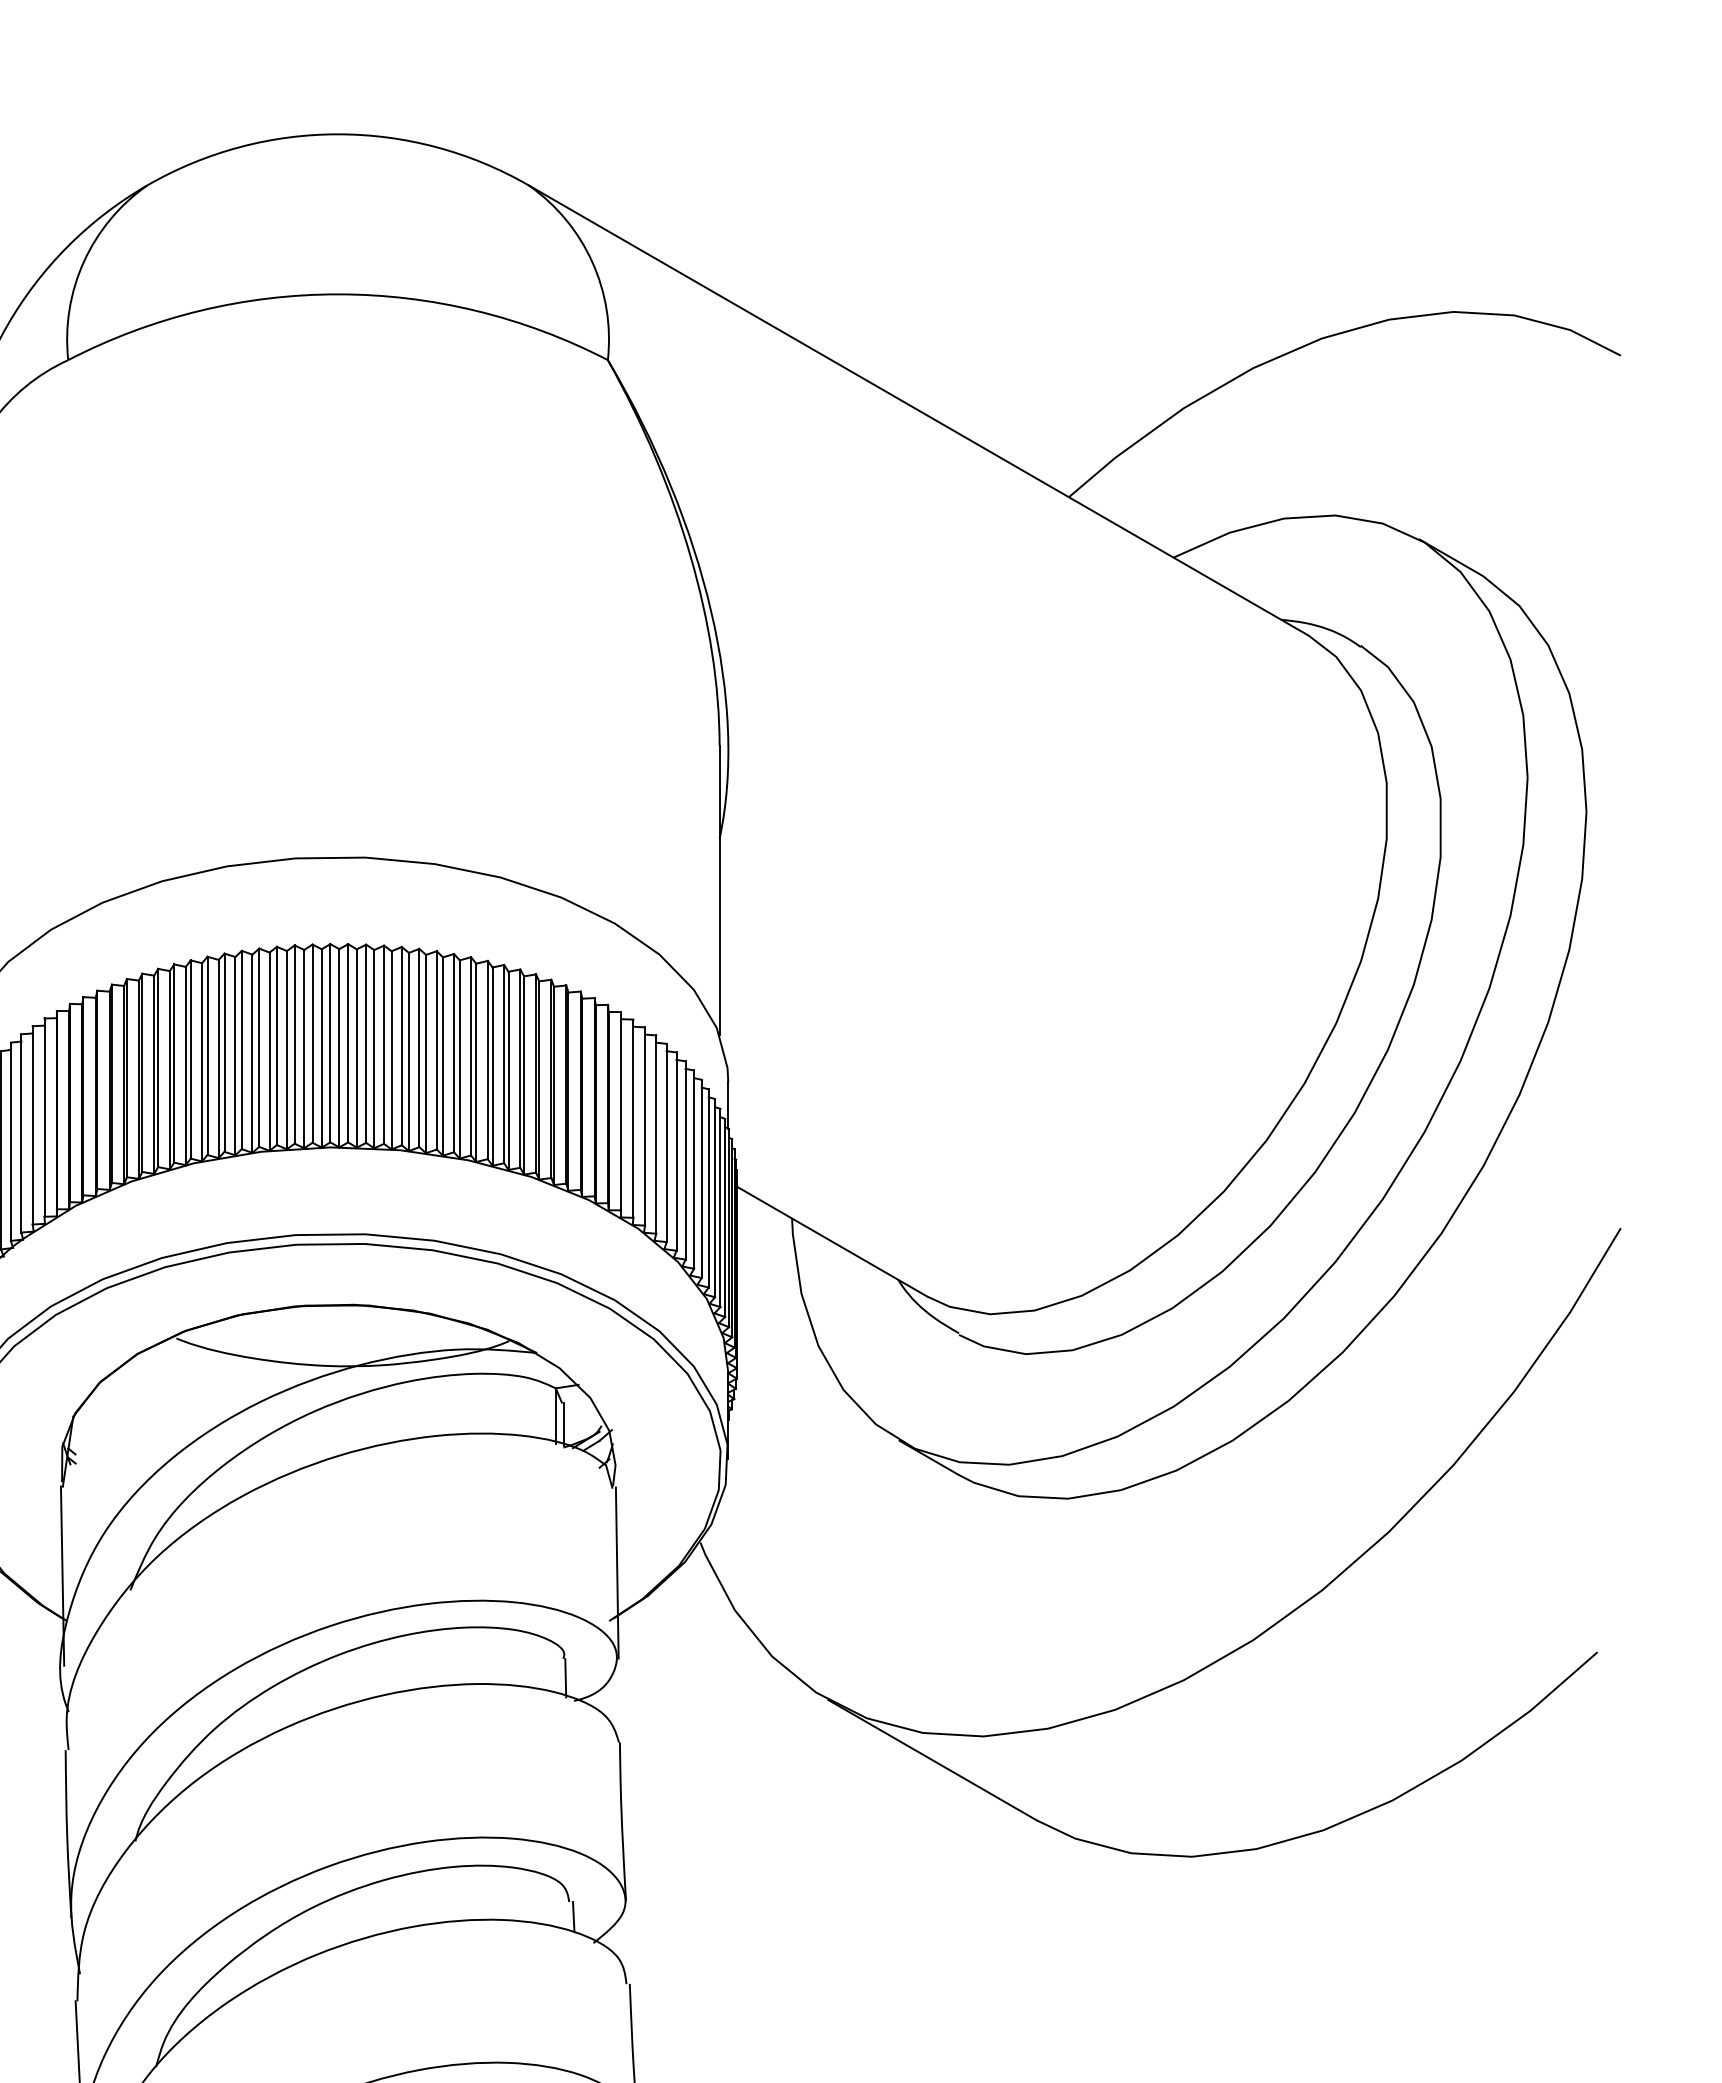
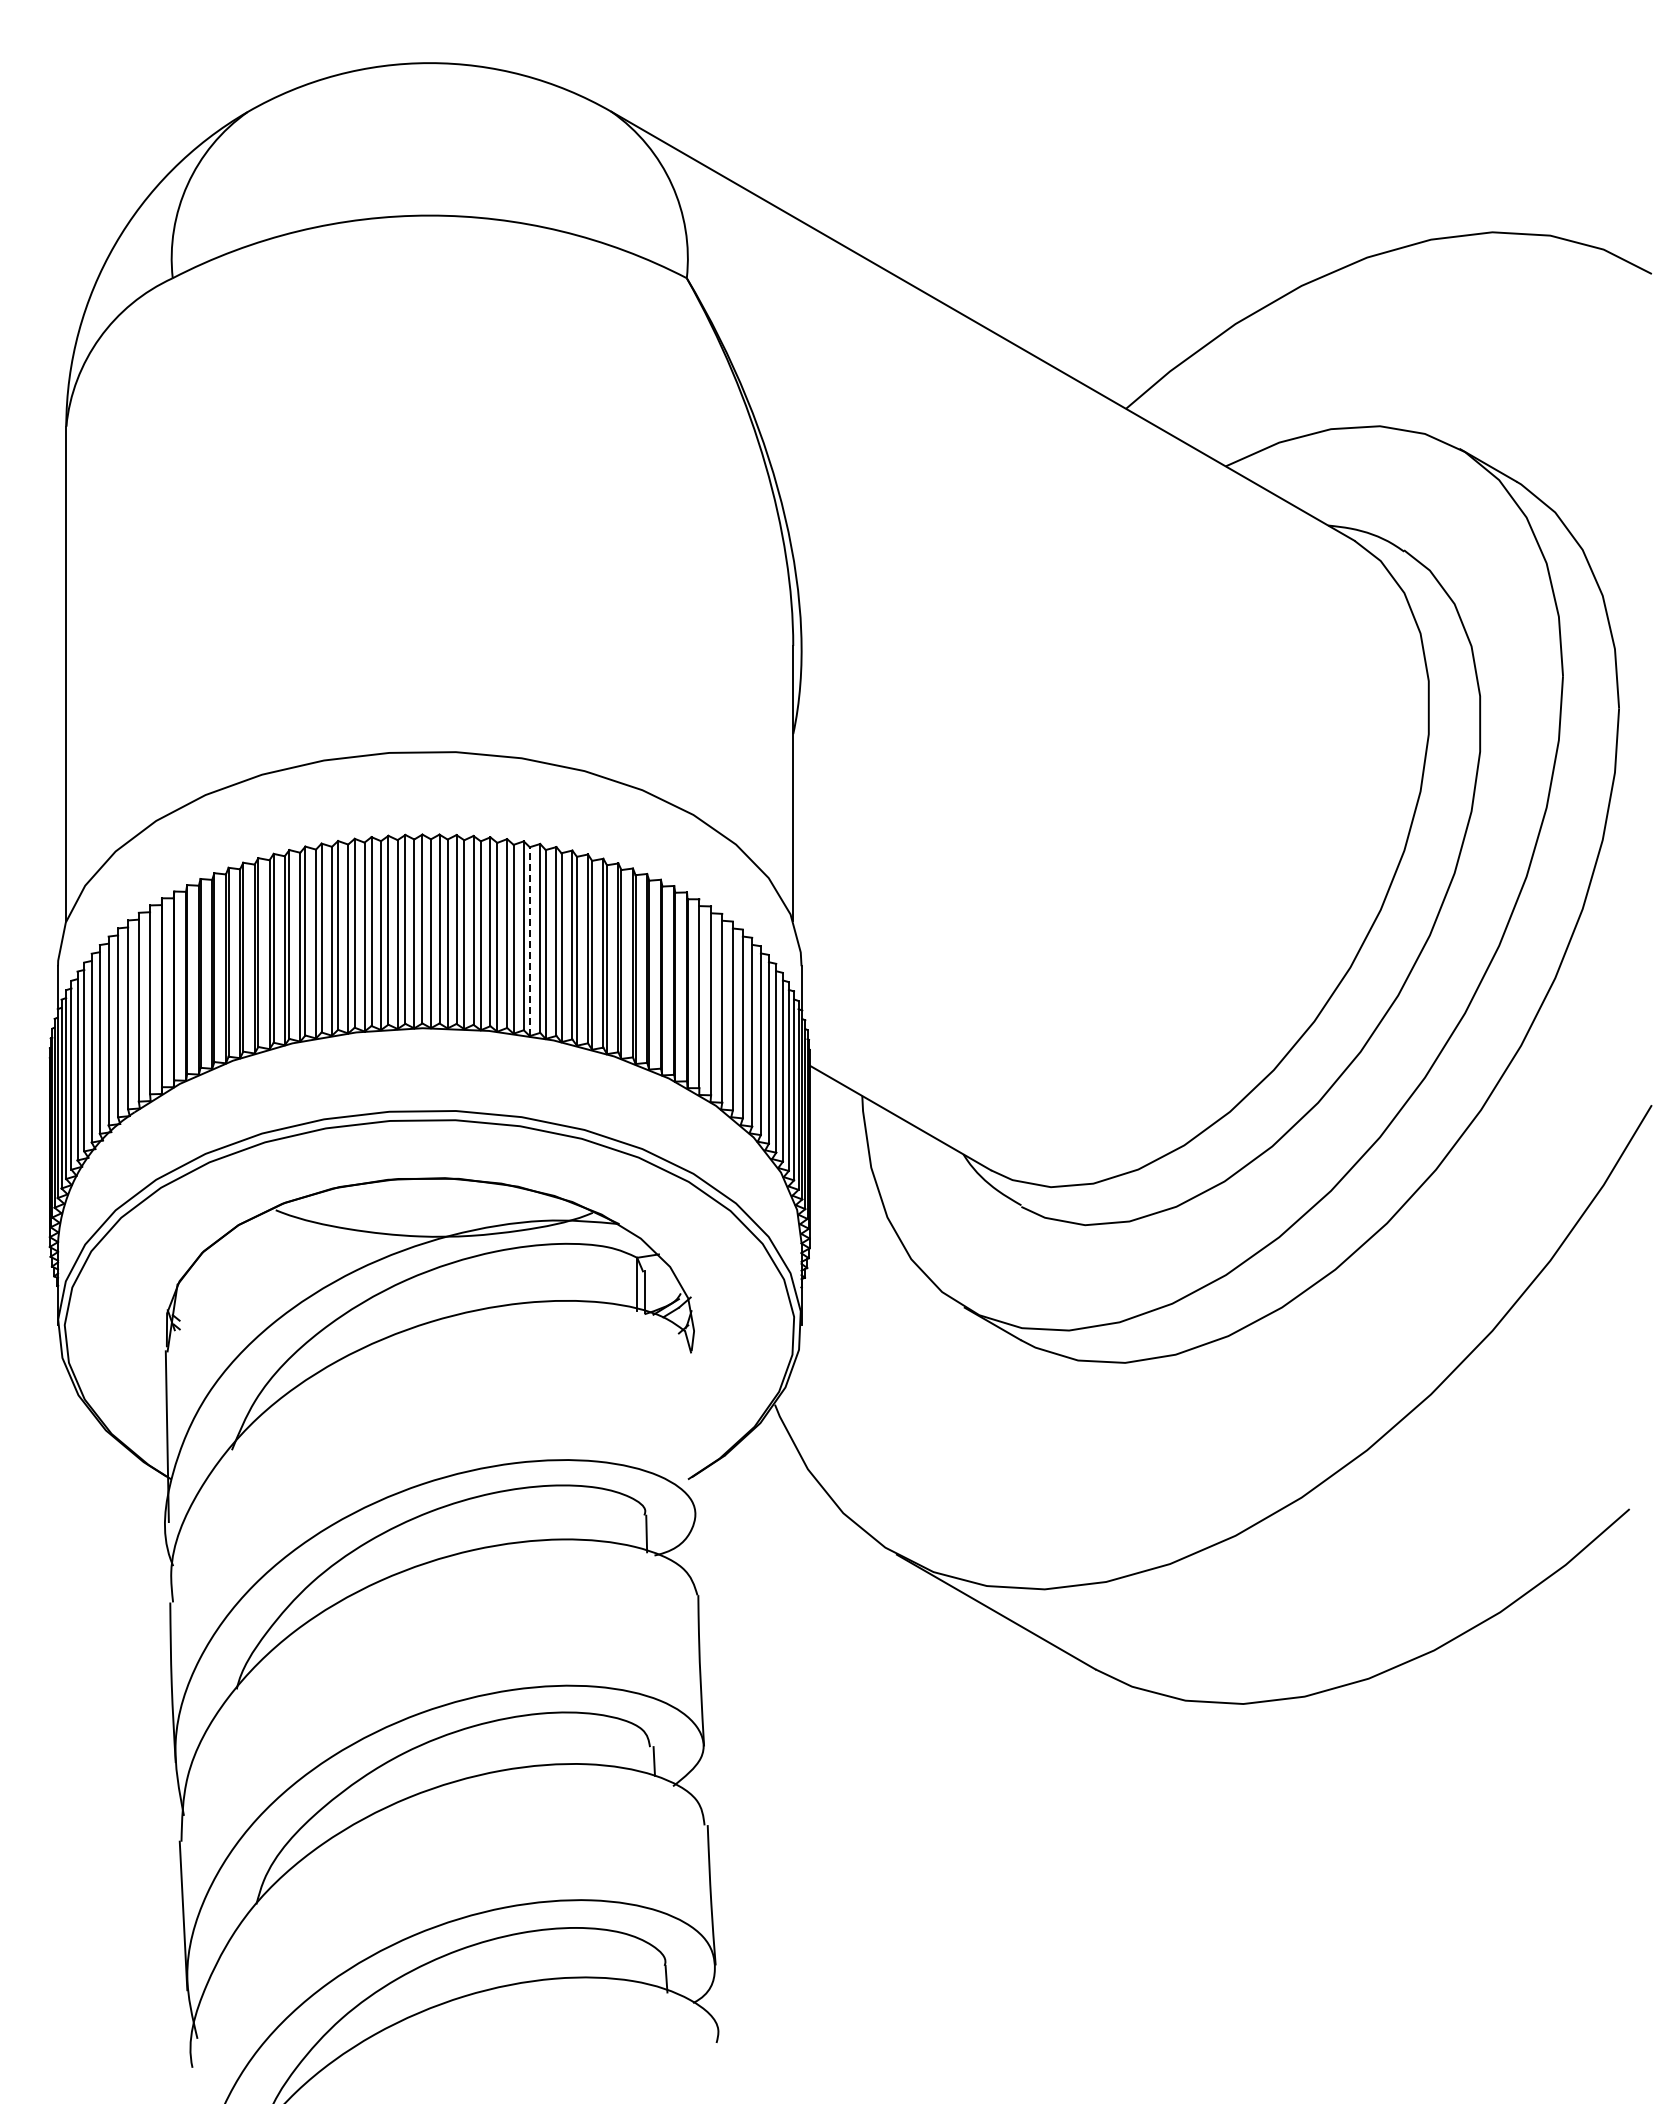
line: (442, 1056) -> (529, 941), solid -> dashed
line: (616, 1572) -> (695, 1433), removed

